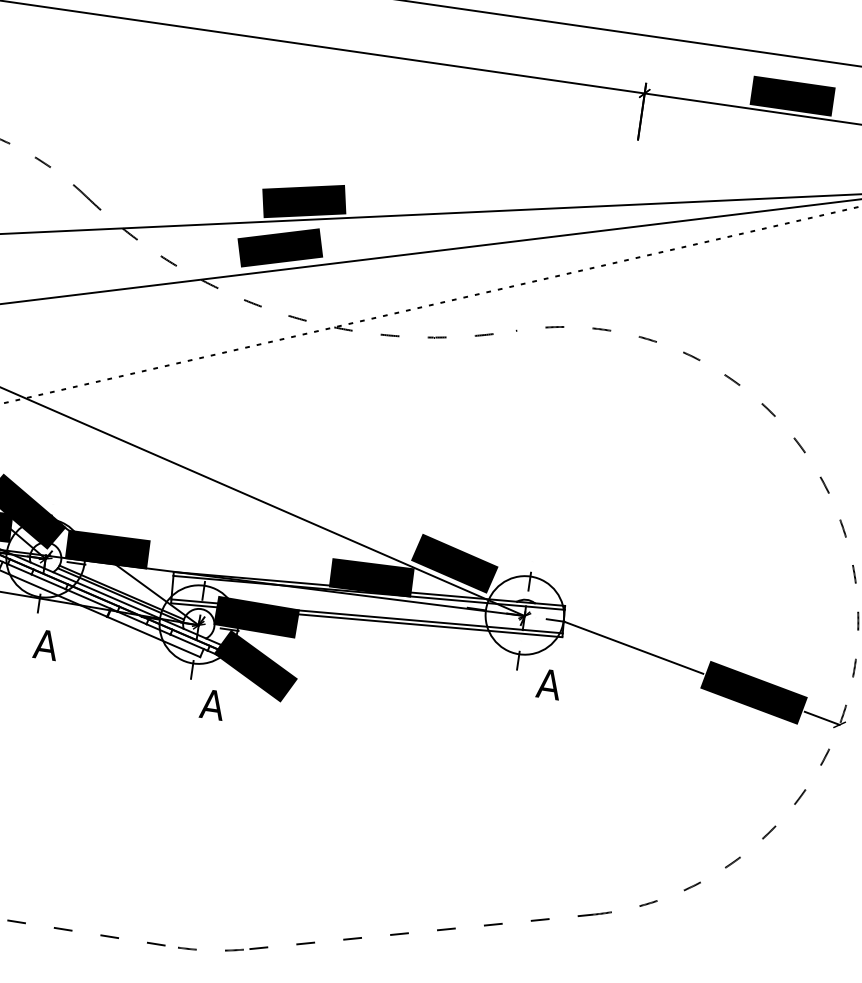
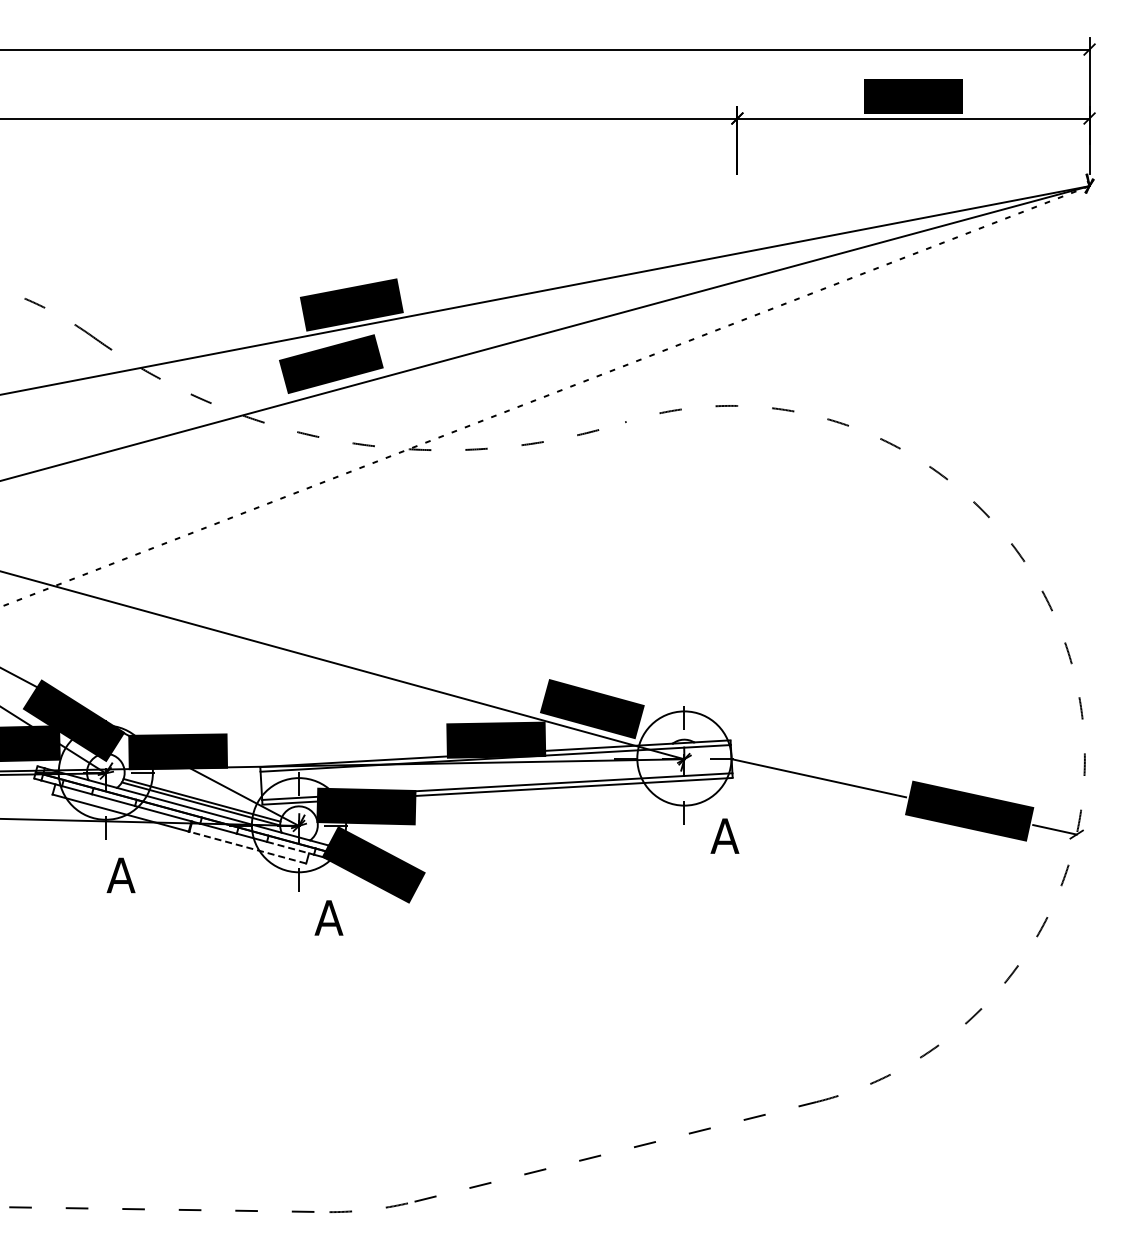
line: (153, 636) -> (247, 847), solid -> dashed
line: (189, 642) -> (291, 848), solid -> dashed

